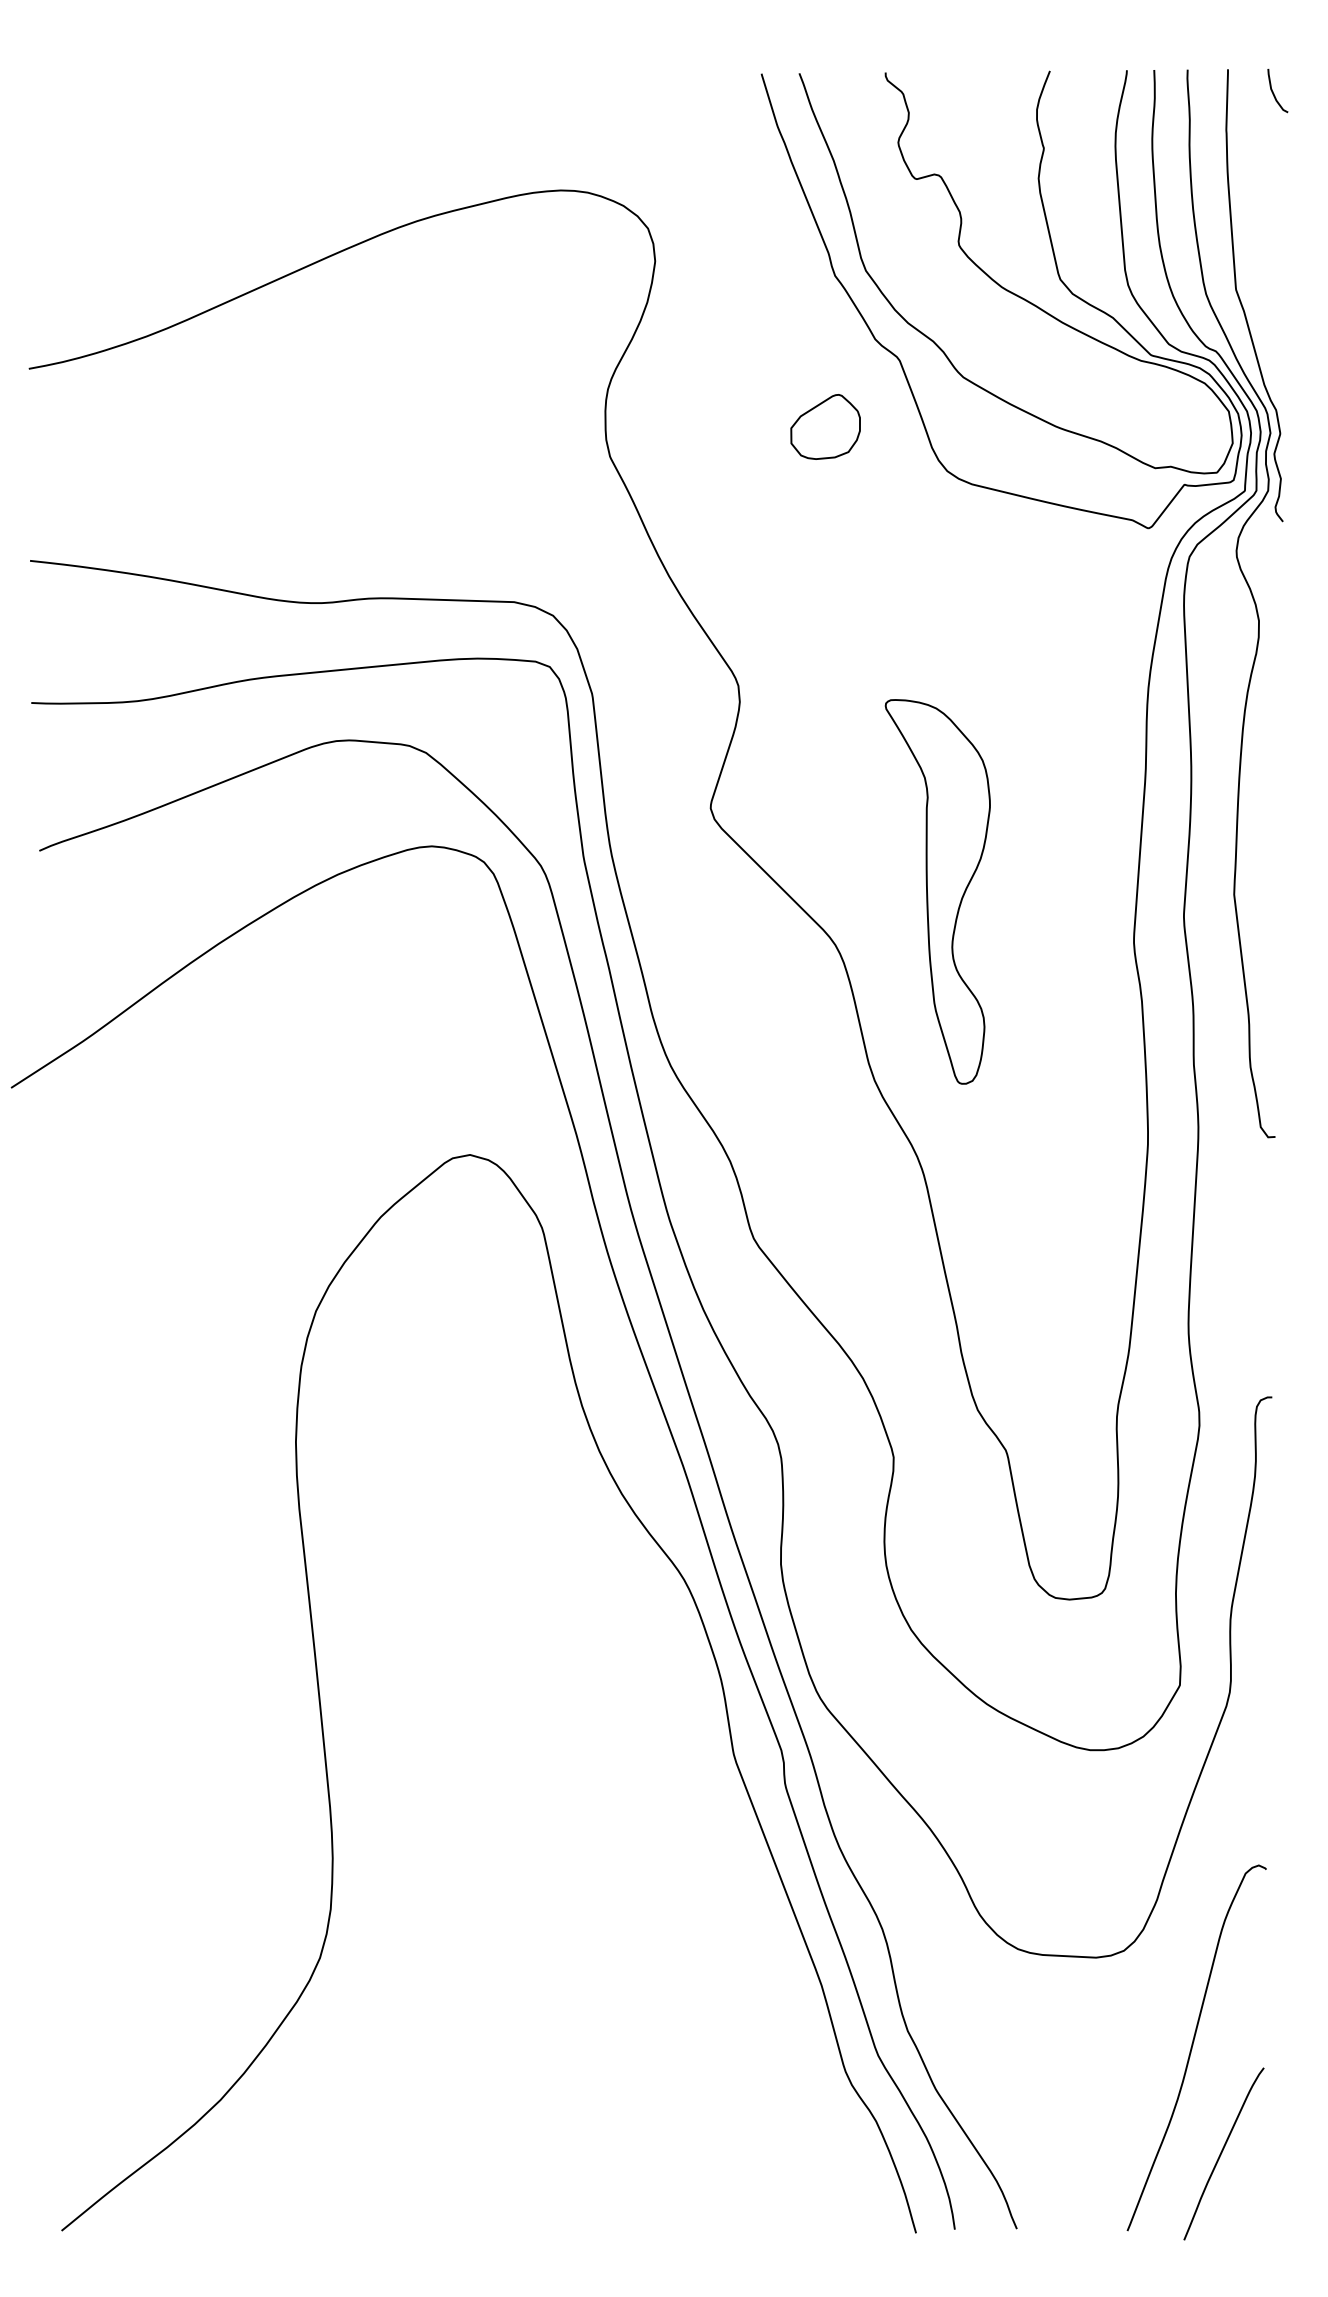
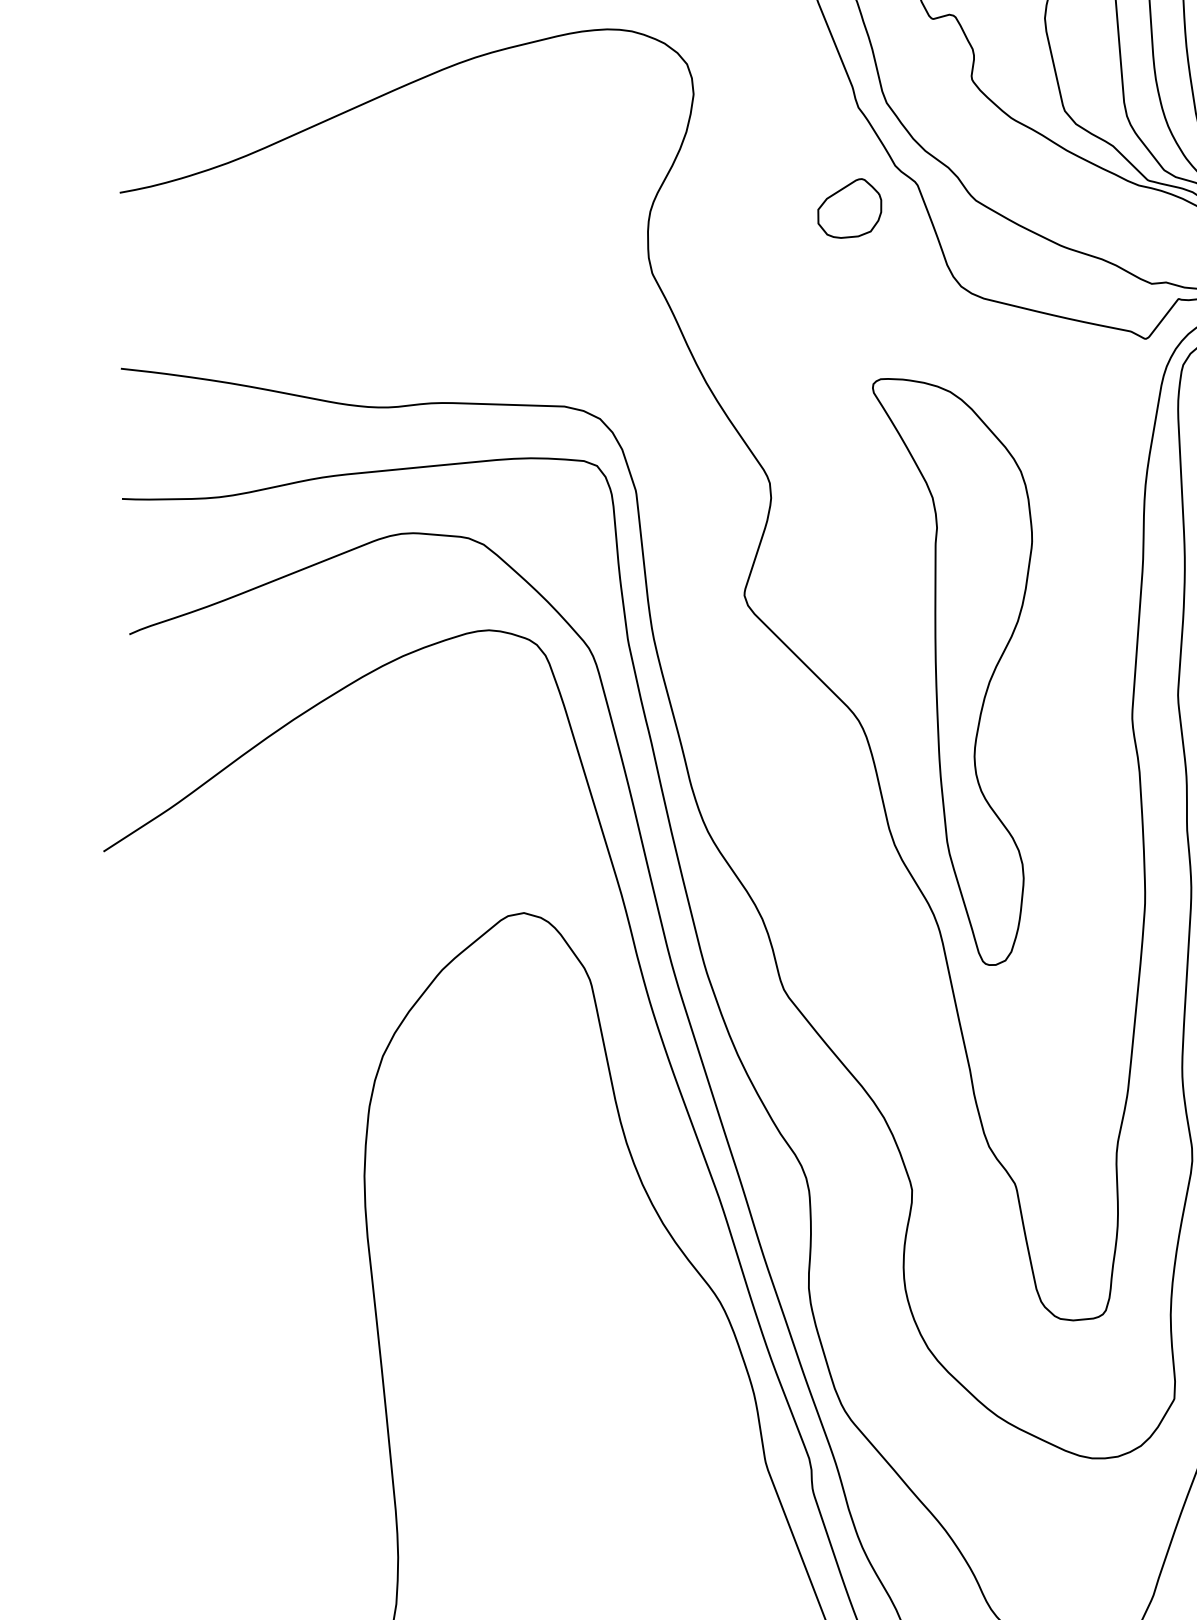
part: (825, 426) -> (849, 208), moved
part: (937, 891) -> (952, 671), size x1.67

